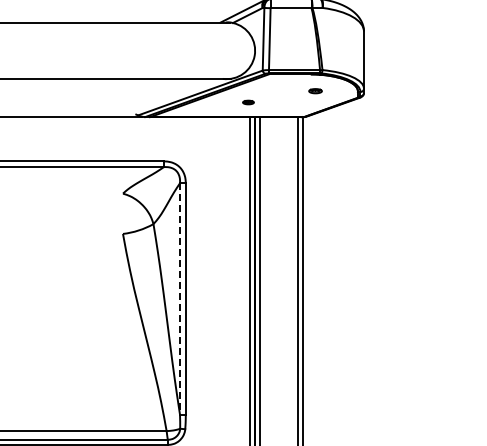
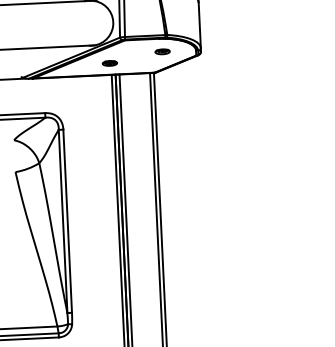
part: (315, 91) -> (162, 52), size x1.43
part: (248, 102) -> (109, 63), size x1.67
line: (180, 299) -> (63, 221), dashed -> solid

